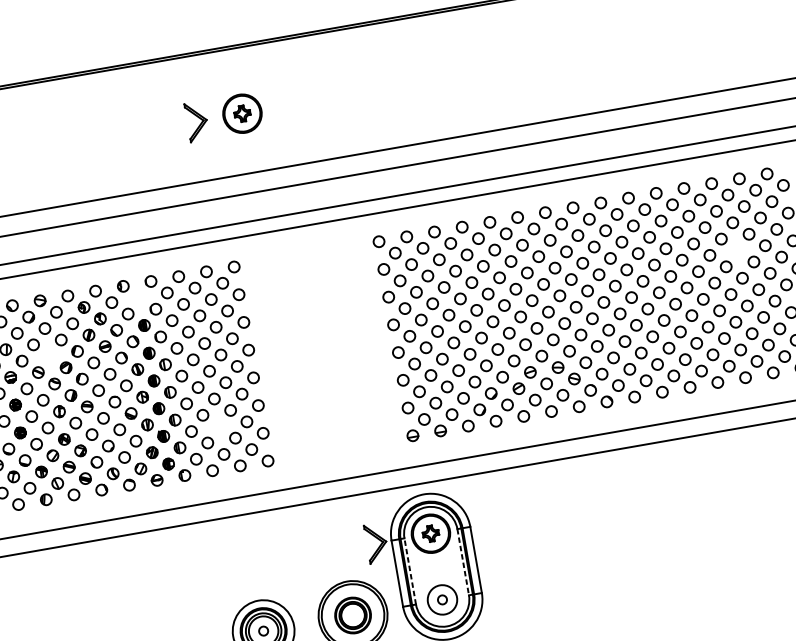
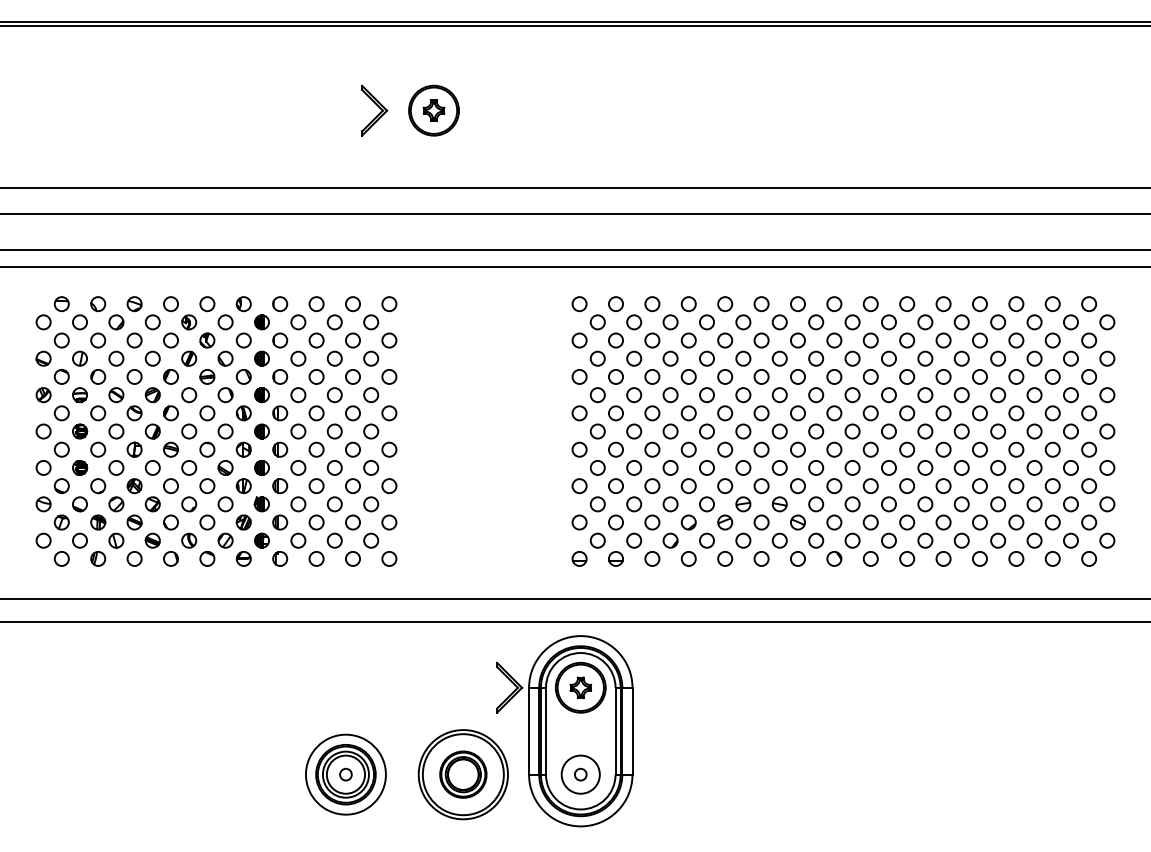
circle: (737, 250) -> (1034, 395), added
part: (139, 297) -> (261, 322), added
circle: (49, 355) -> (134, 376), added
circle: (219, 426) -> (334, 504), added
line: (463, 562) -> (615, 731), dashed -> solid
line: (410, 570) -> (546, 730), dashed -> solid

